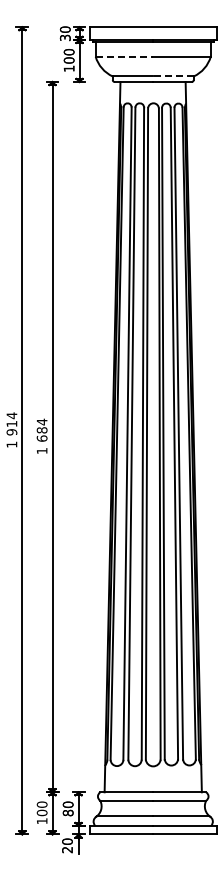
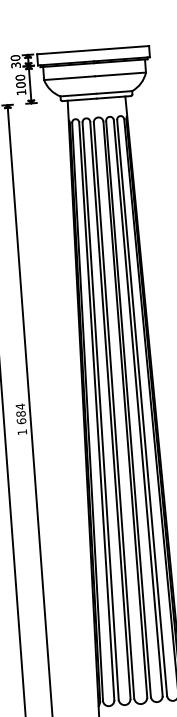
line: (124, 56) -> (69, 77), dashed -> solid
line: (172, 76) -> (113, 92), dashed -> solid

